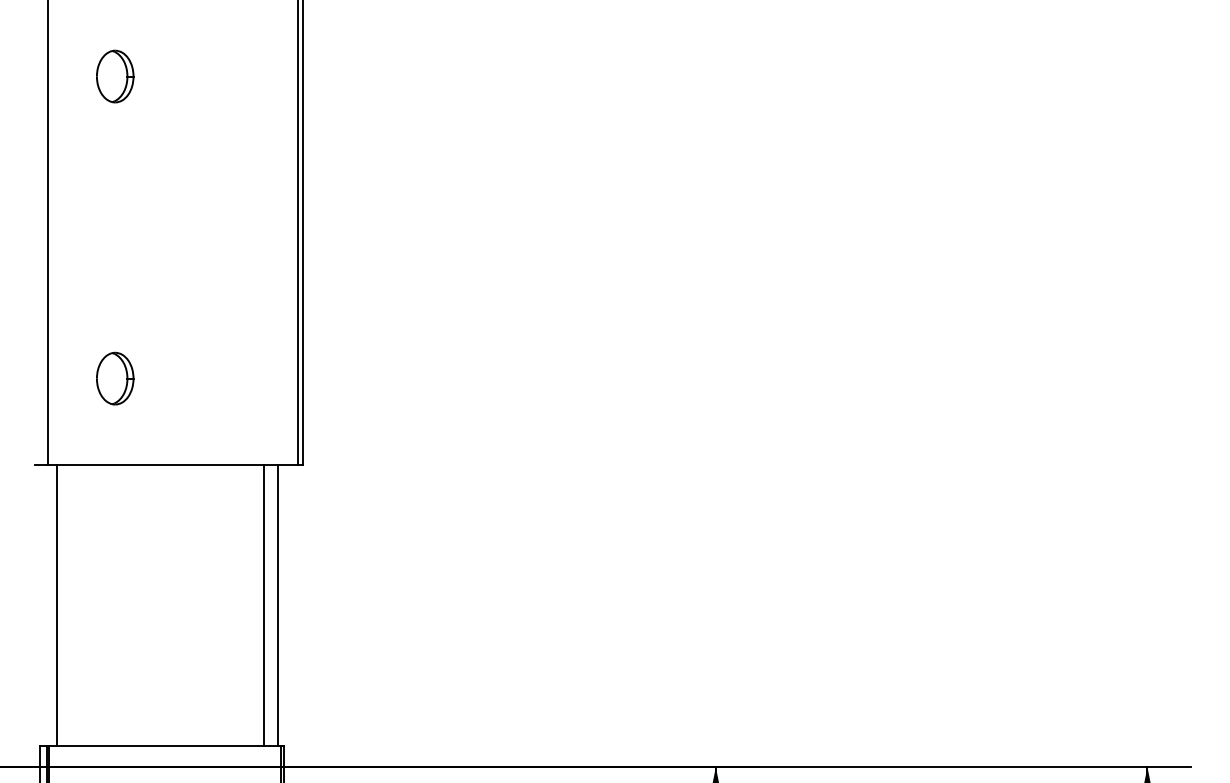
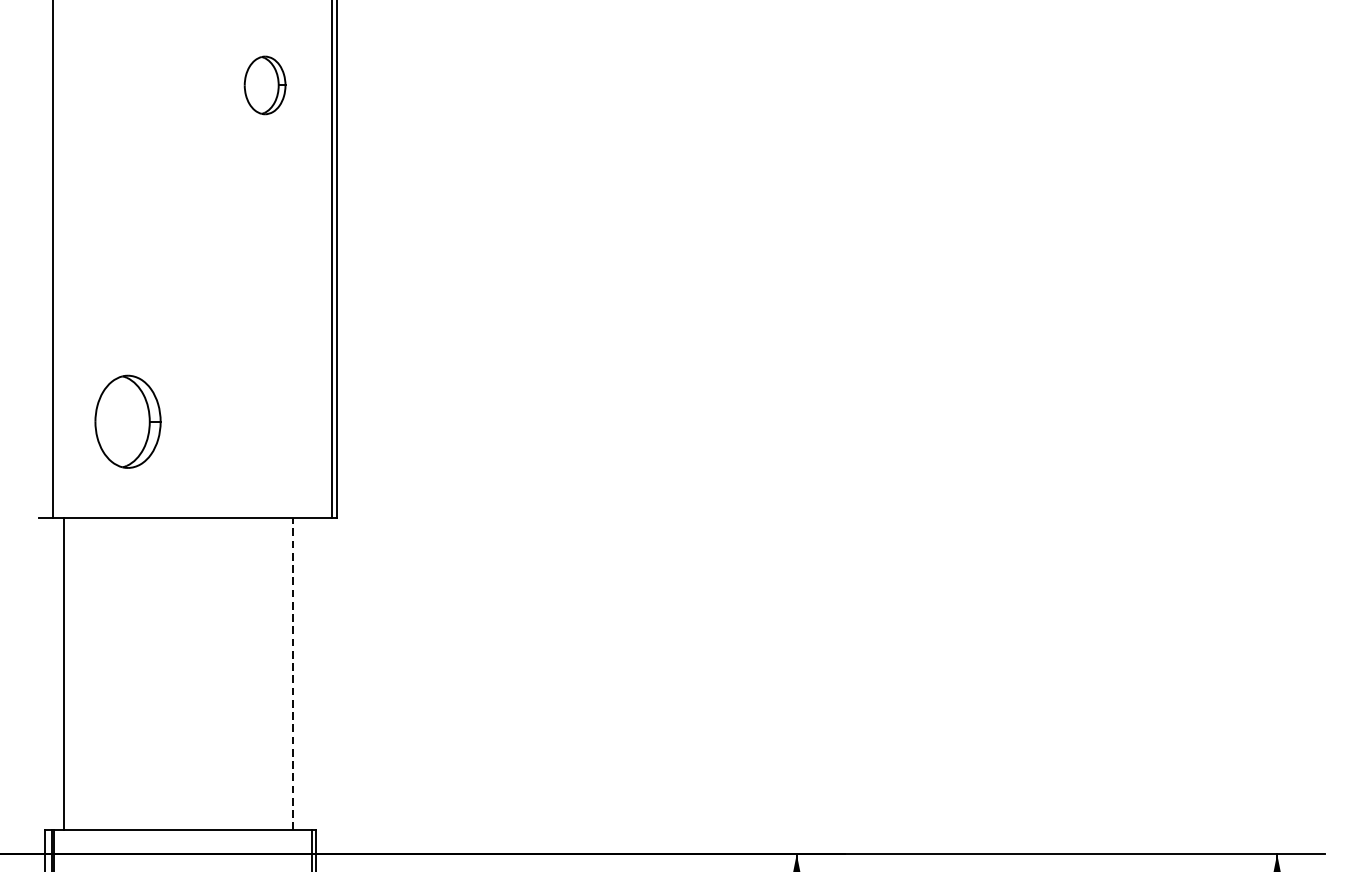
part: (115, 76) -> (265, 85), moved
part: (115, 378) -> (128, 421), size x1.6
line: (263, 604) -> (293, 673), solid -> dashed
line: (277, 604) -> (308, 673), removed

